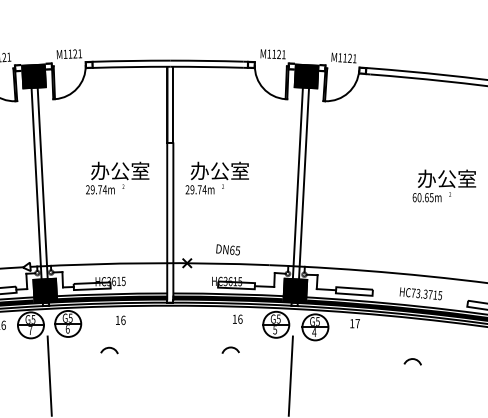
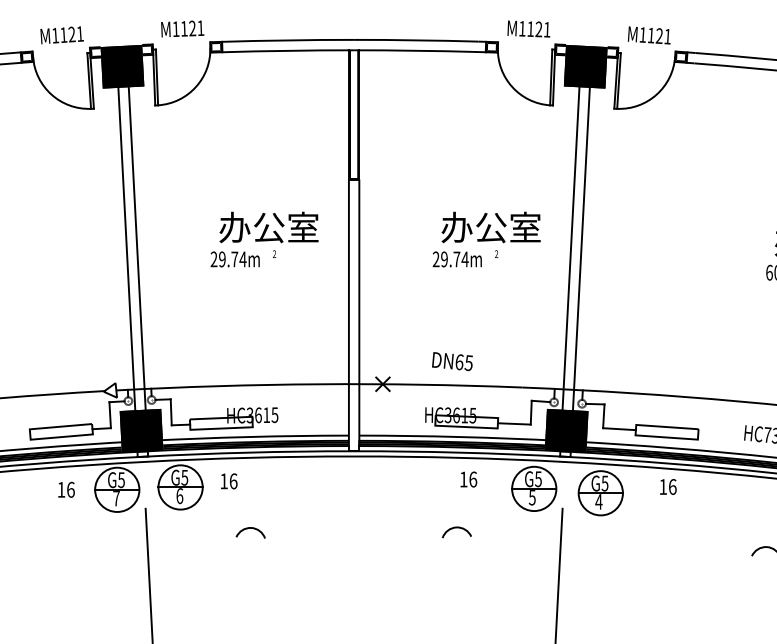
text: (216, 177) -> (485, 238), moved
text: (120, 319) -> (228, 479), moved
text: (357, 323) -> (672, 486), 17 -> 16

